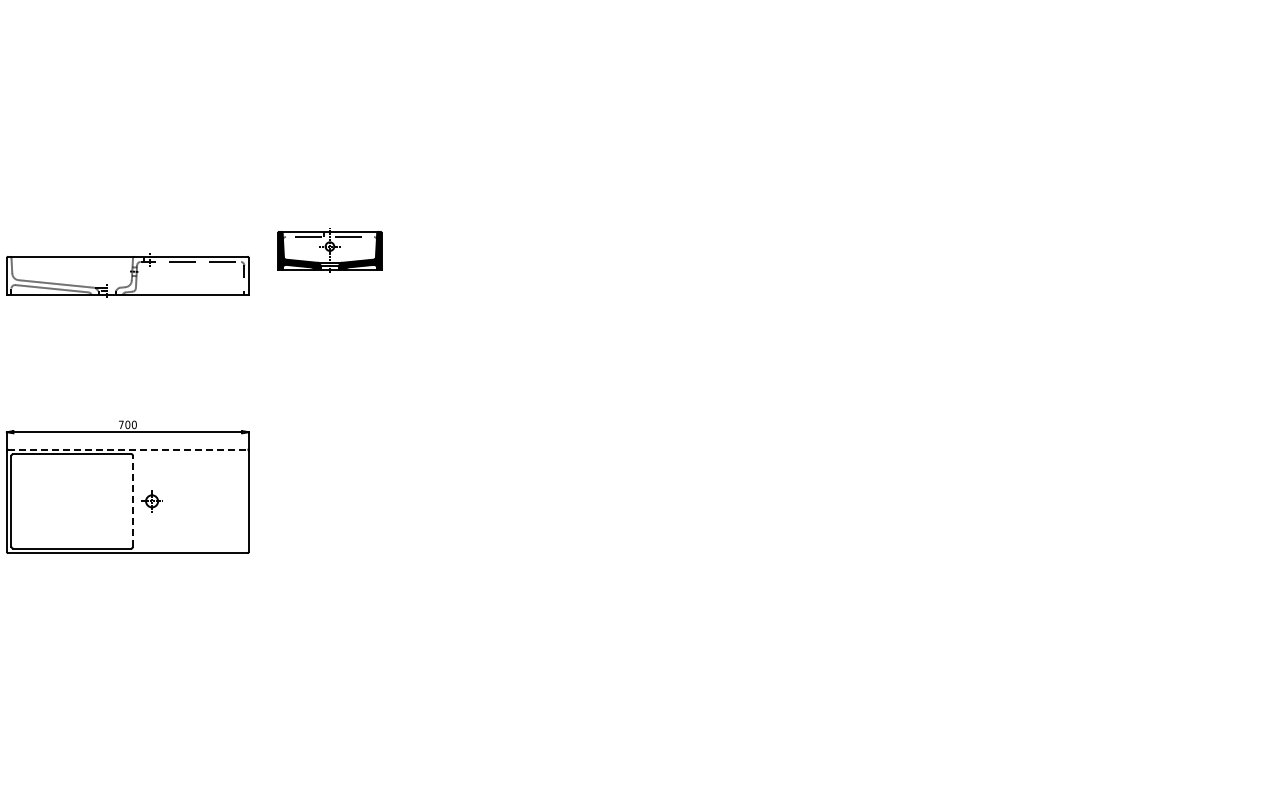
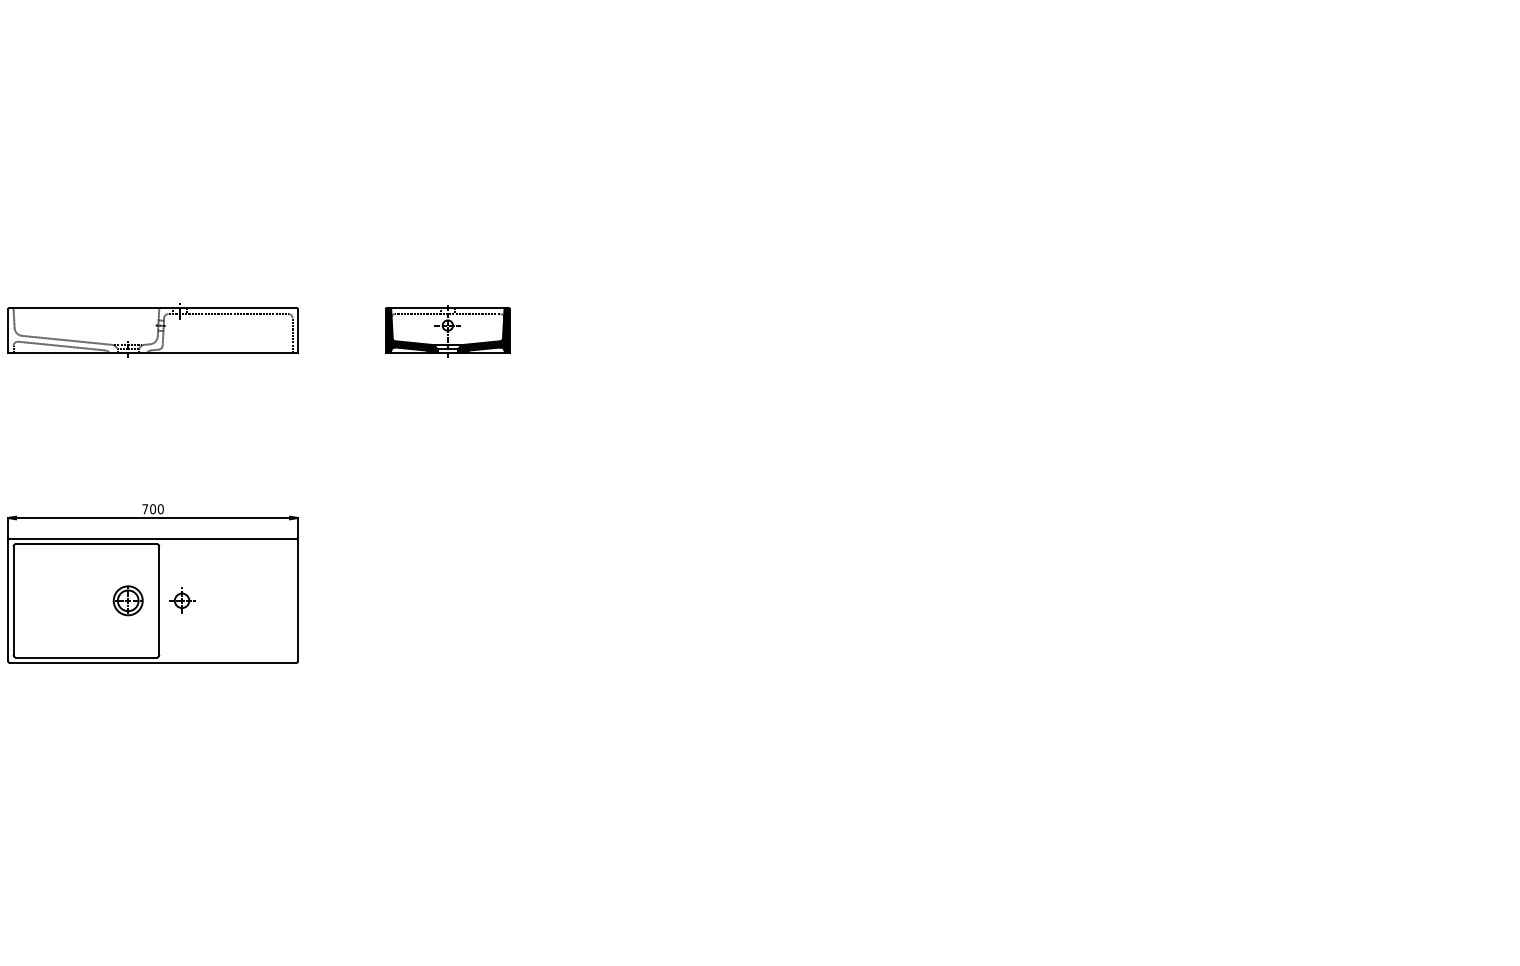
part: (329, 250) -> (447, 330), moved
line: (127, 449) -> (152, 538), dashed -> solid
line: (133, 500) -> (159, 599), dashed -> solid
part: (107, 501) -> (128, 601), added

